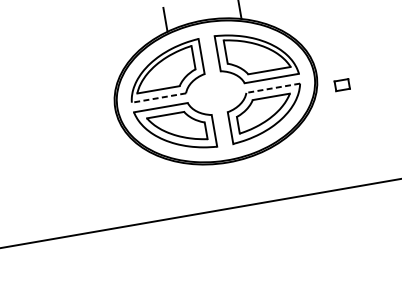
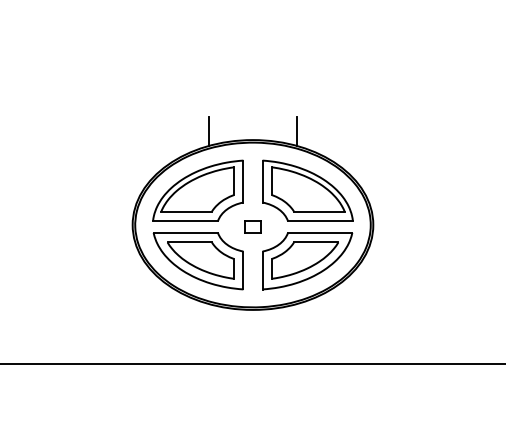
part: (341, 84) -> (252, 226), moved
line: (272, 88) -> (319, 232), dashed -> solid
line: (159, 98) -> (185, 221), dashed -> solid

